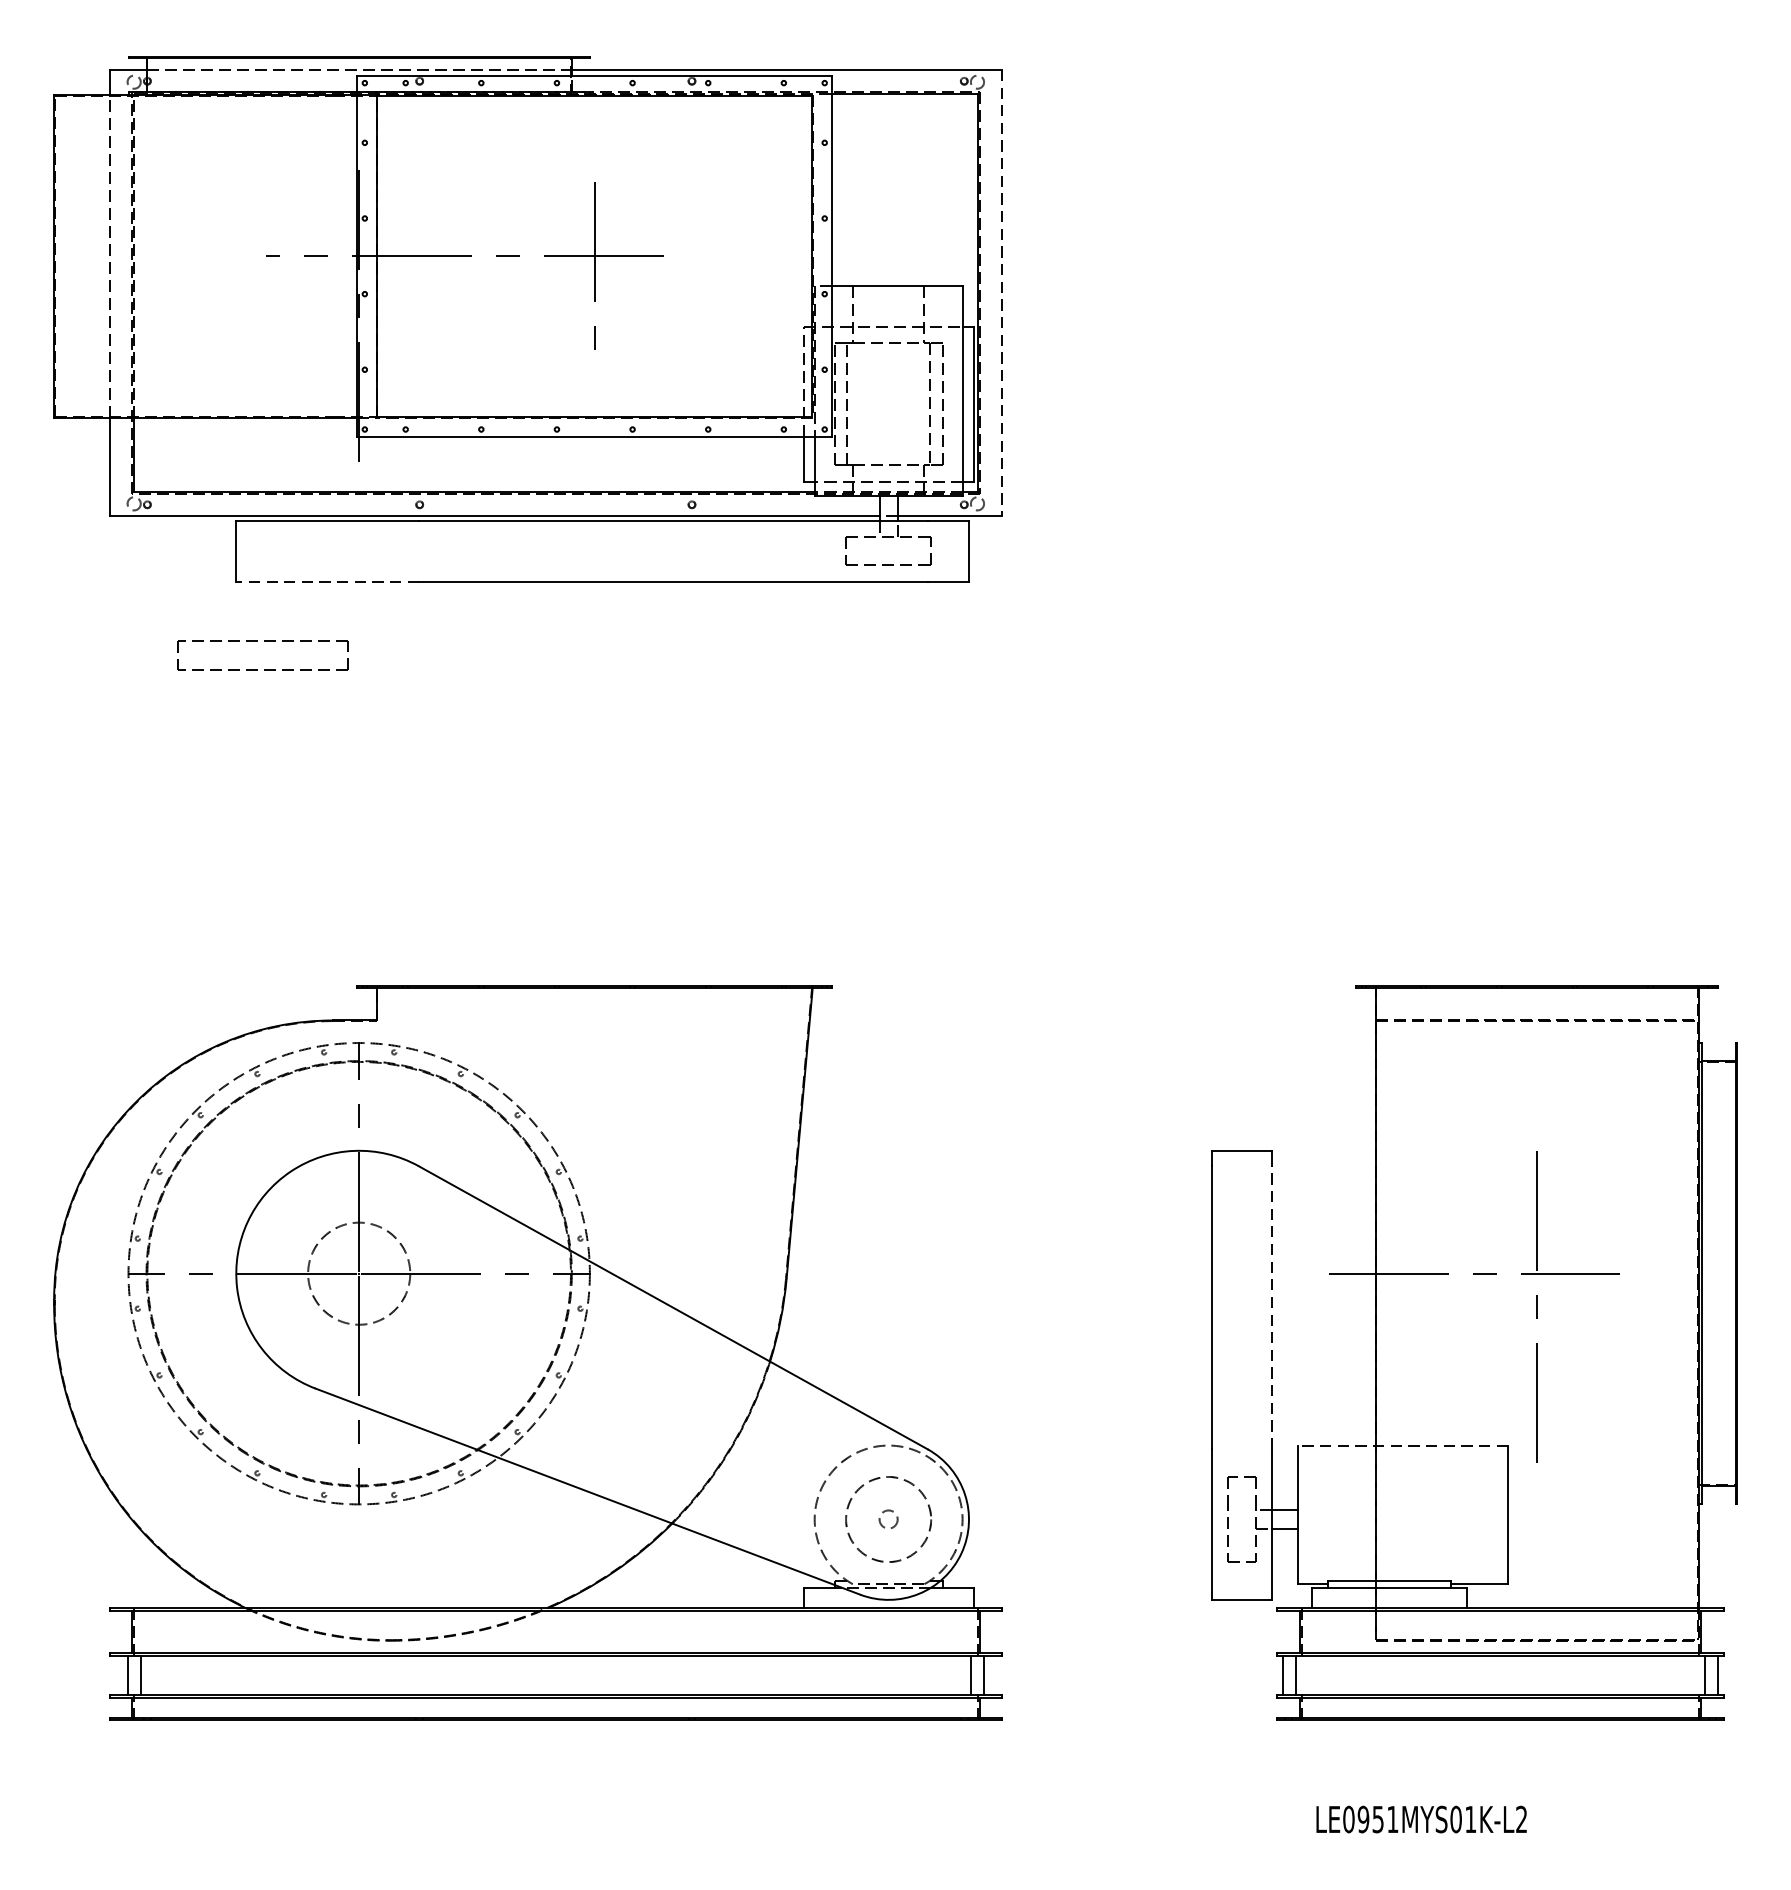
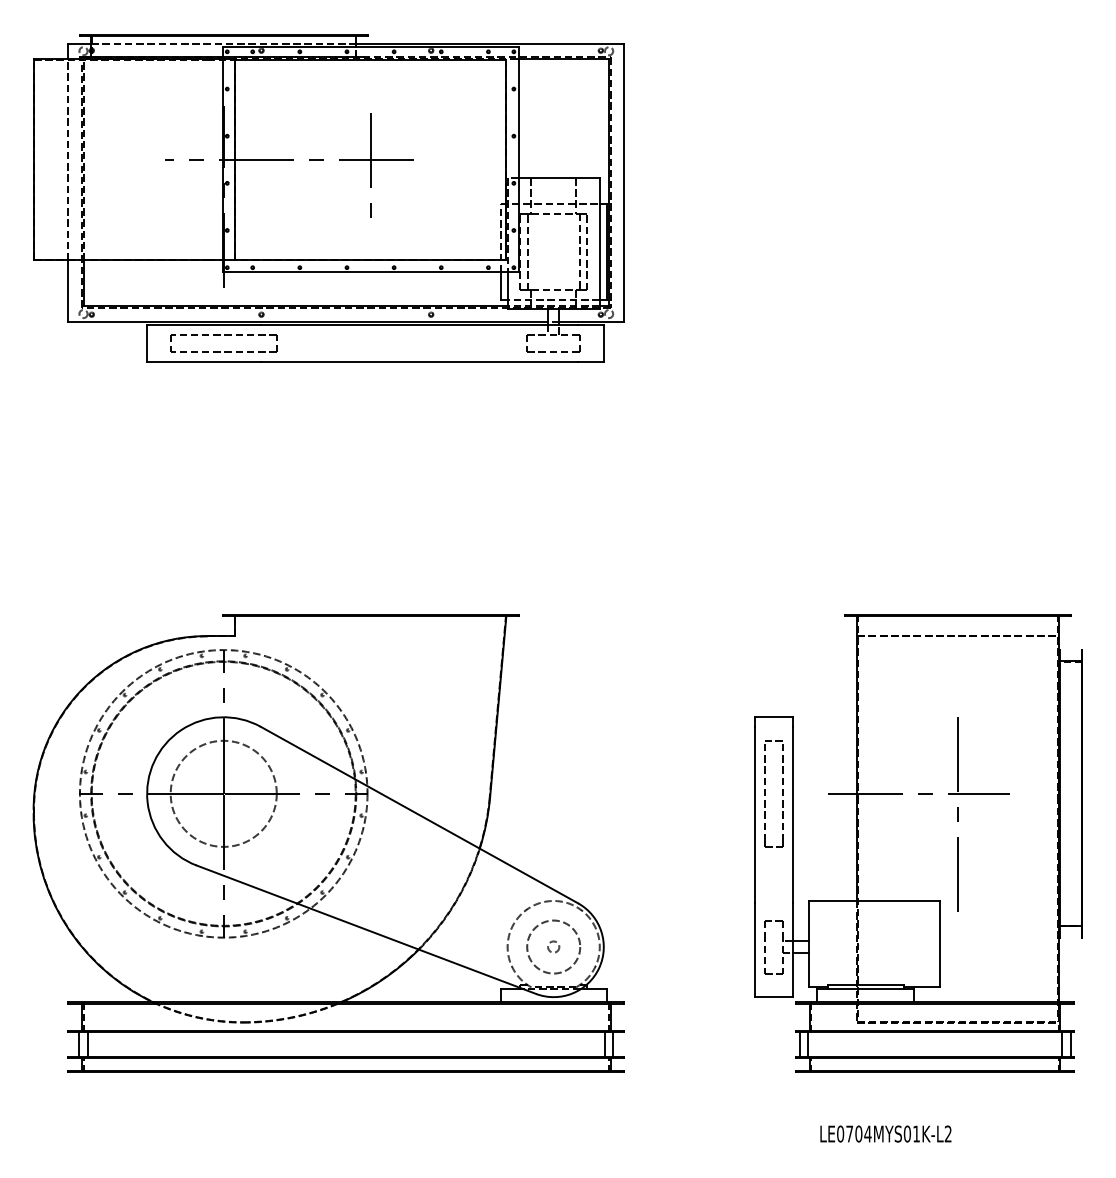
line: (1002, 294) -> (624, 183), dashed -> solid
line: (328, 581) -> (204, 362), dashed -> solid
part: (264, 642) -> (224, 335), moved
circle: (358, 1273) -> (223, 793), size x1.67
part: (1228, 1273) -> (765, 793), added
line: (1271, 1306) -> (792, 814), dashed -> solid
line: (1401, 1444) -> (873, 900), dashed -> solid
text: (1377, 1818) -> (858, 1133), LE0951MYS01K-L2 -> LE0704MYS01K-L2

